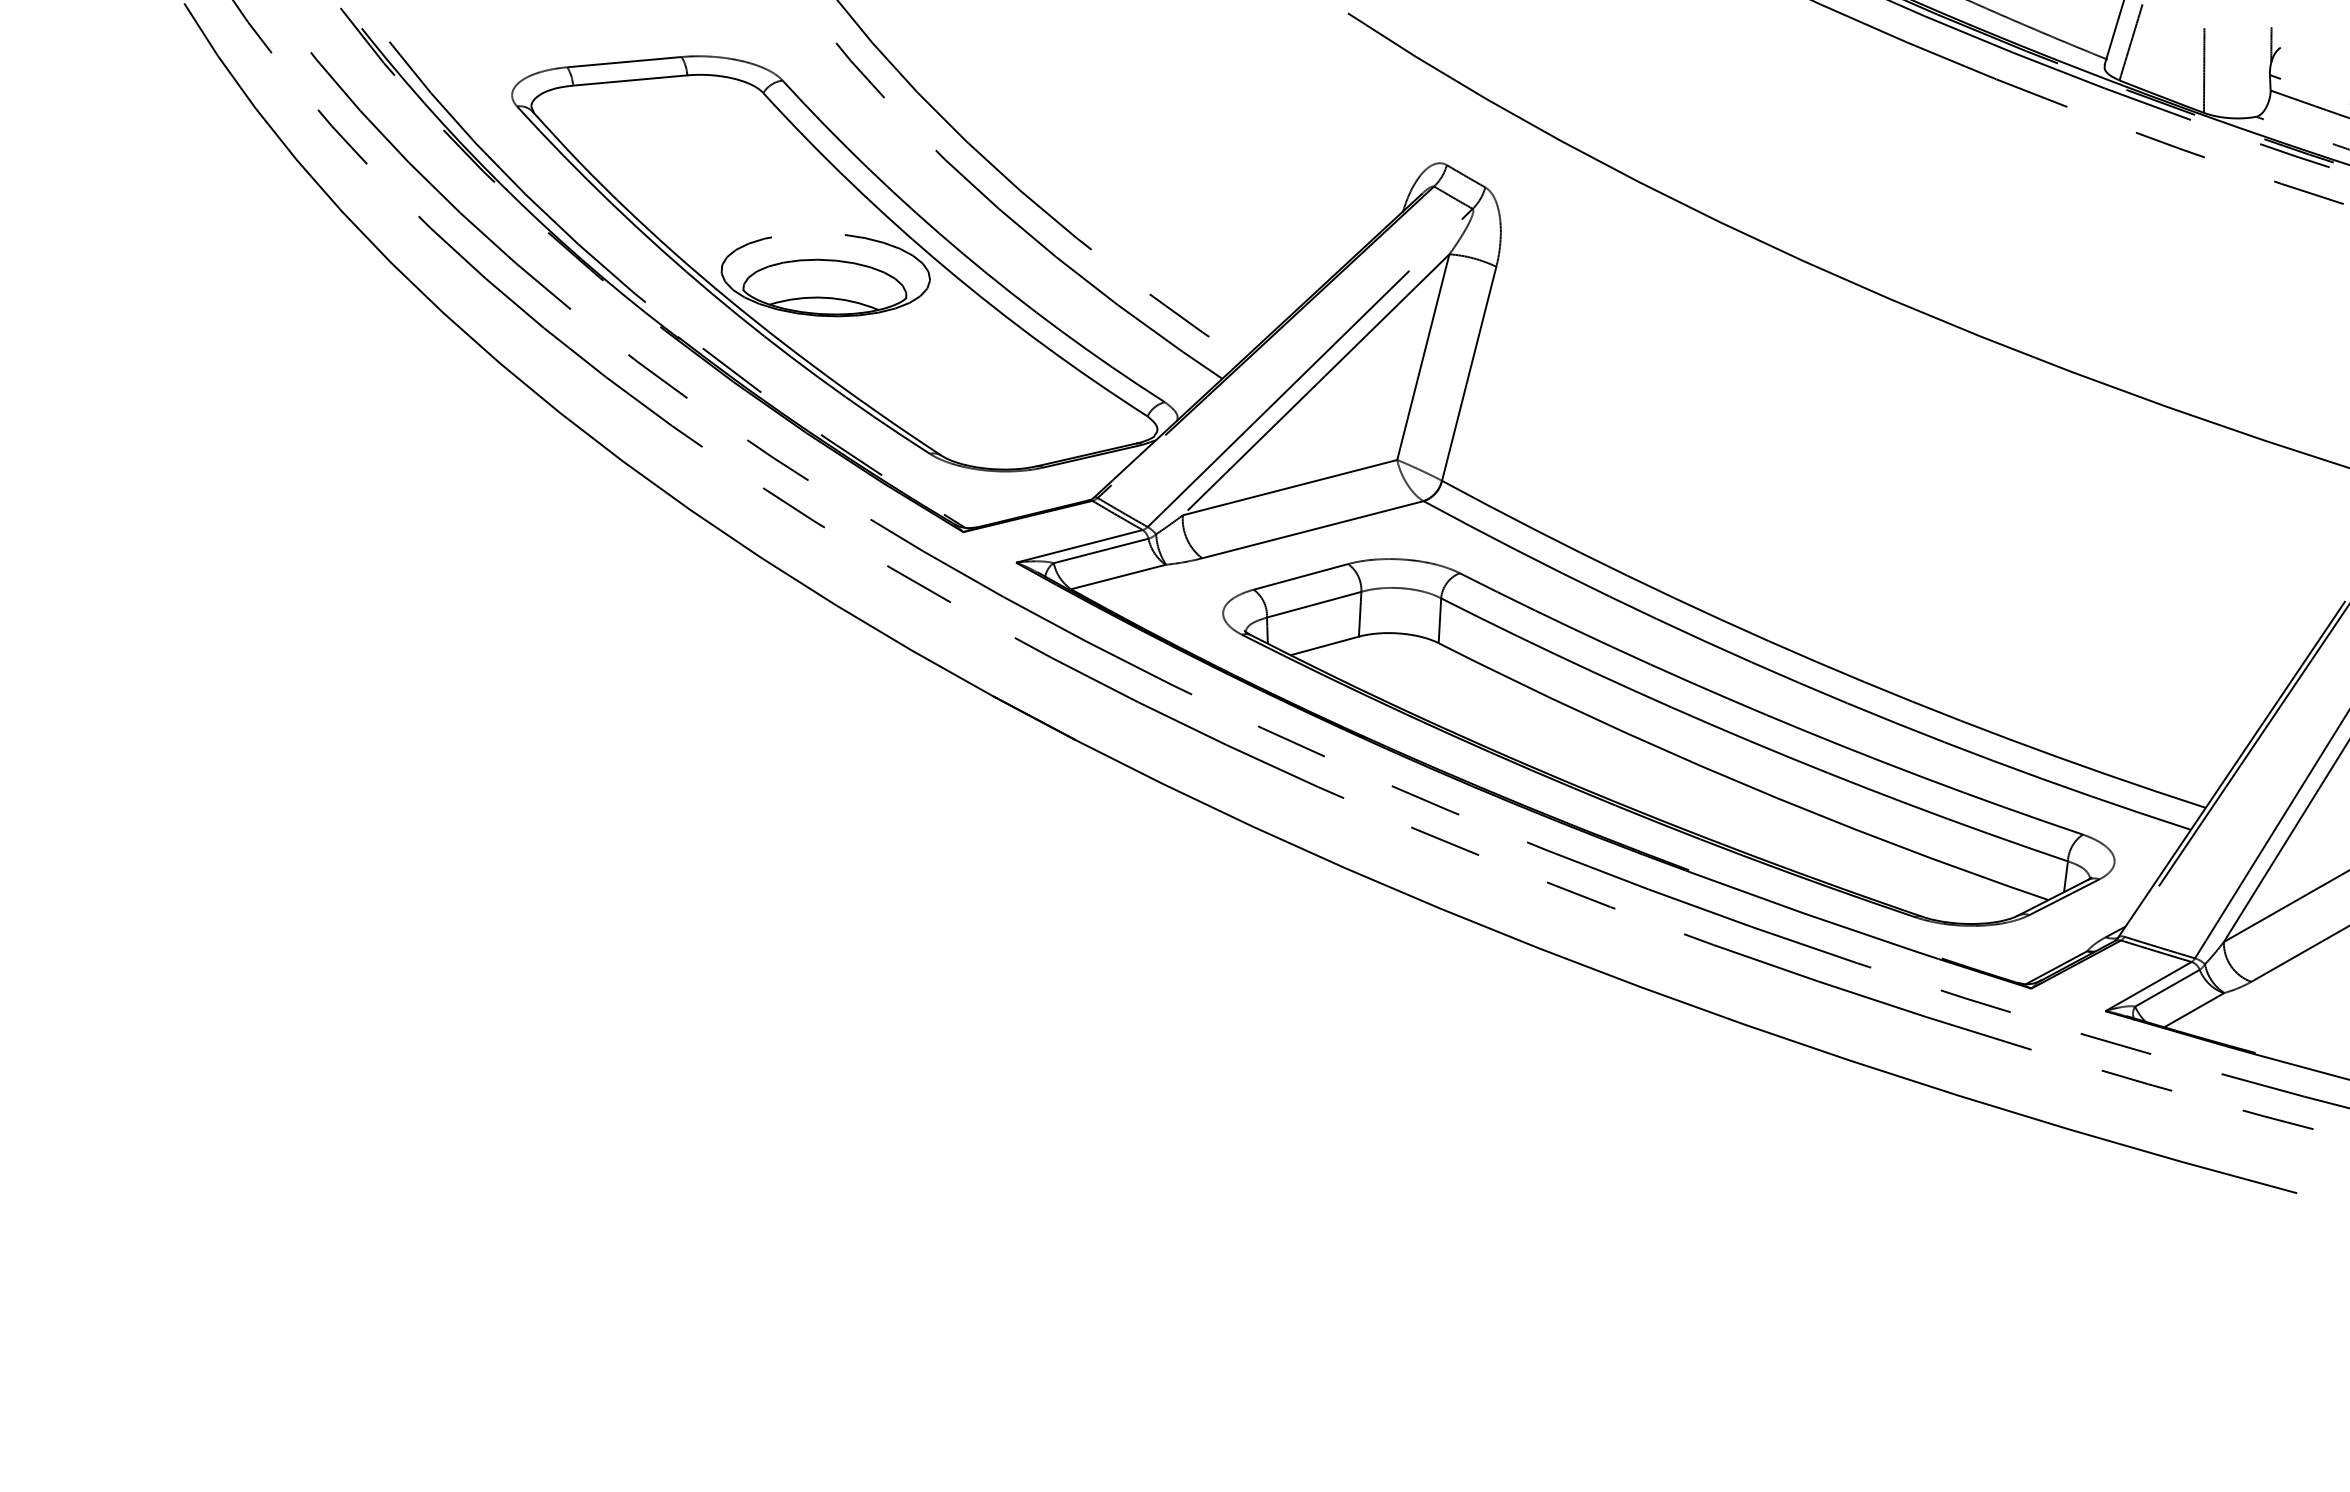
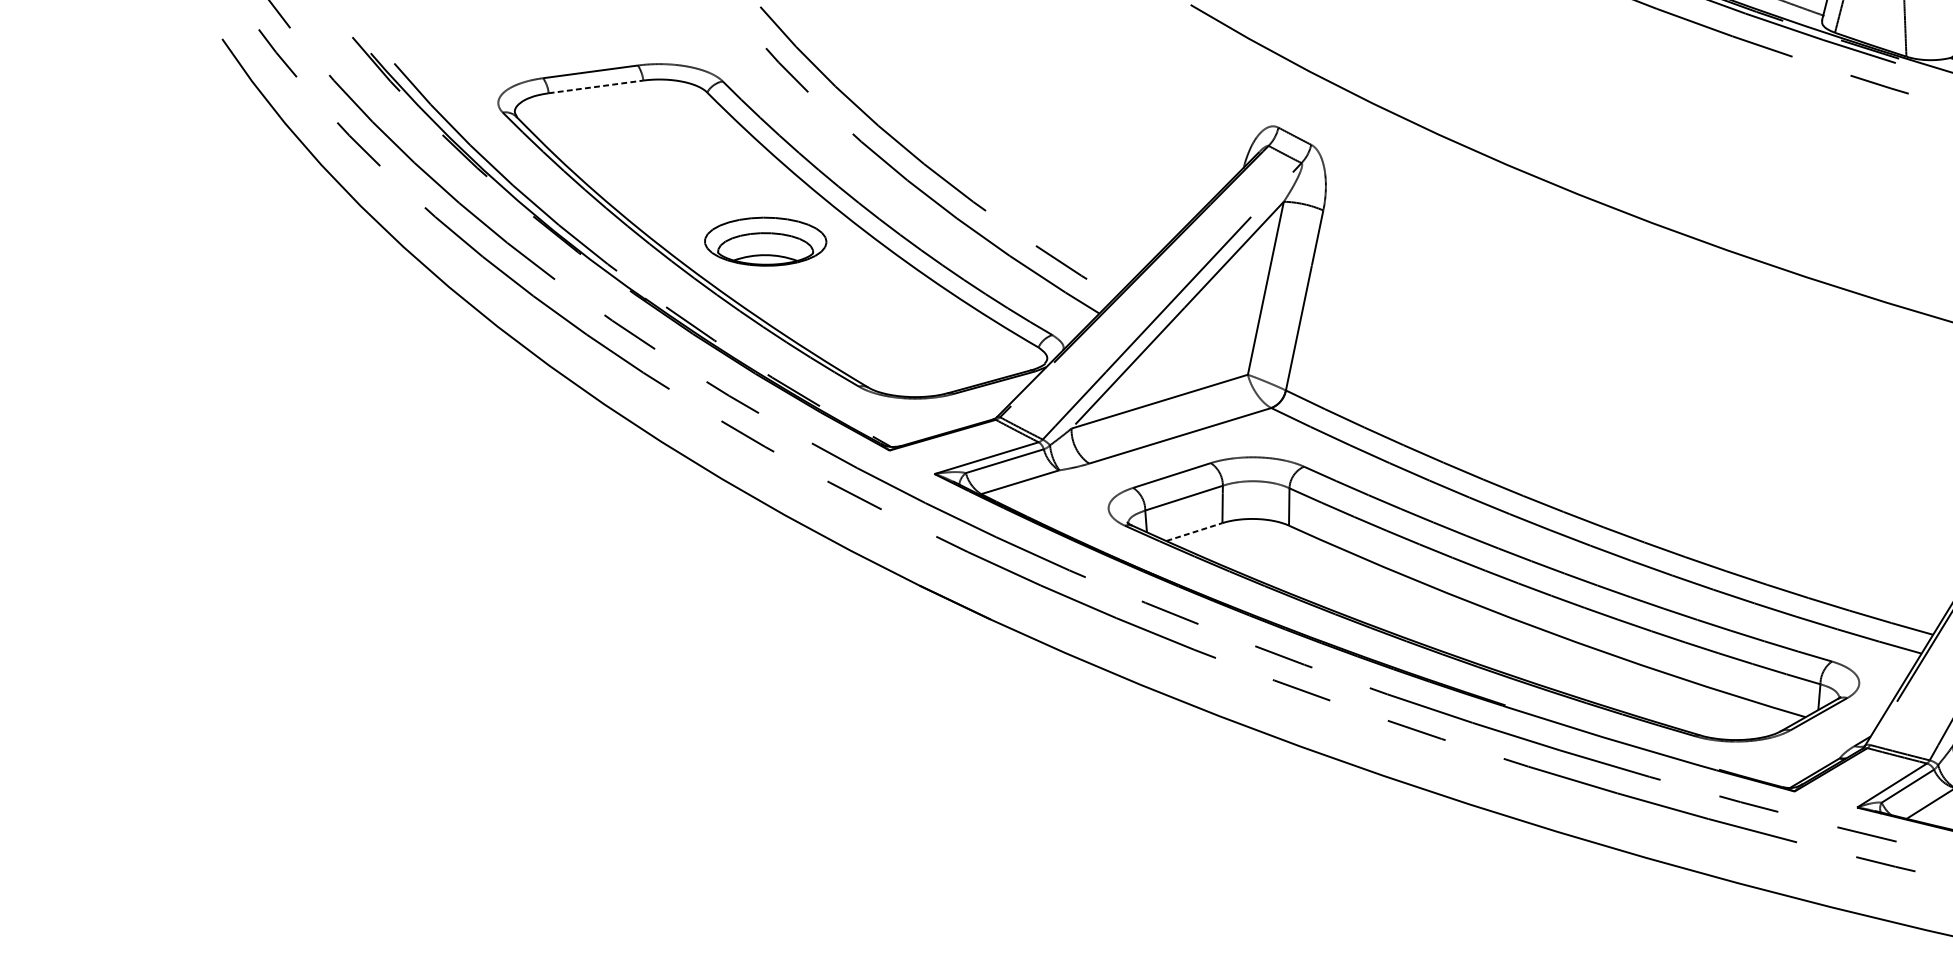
line: (630, 80) -> (596, 86), solid -> dashed
part: (825, 275) -> (765, 242), size x0.7
line: (1325, 645) -> (1194, 531), solid -> dashed

